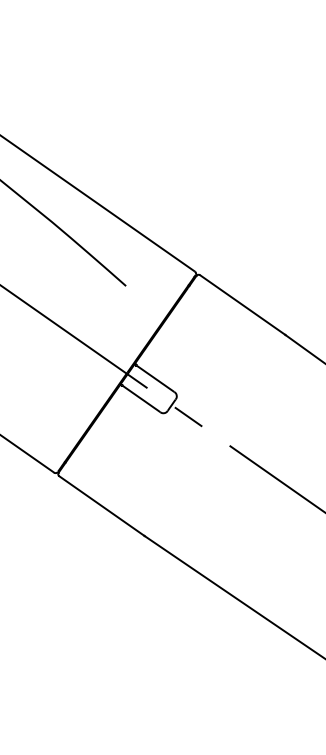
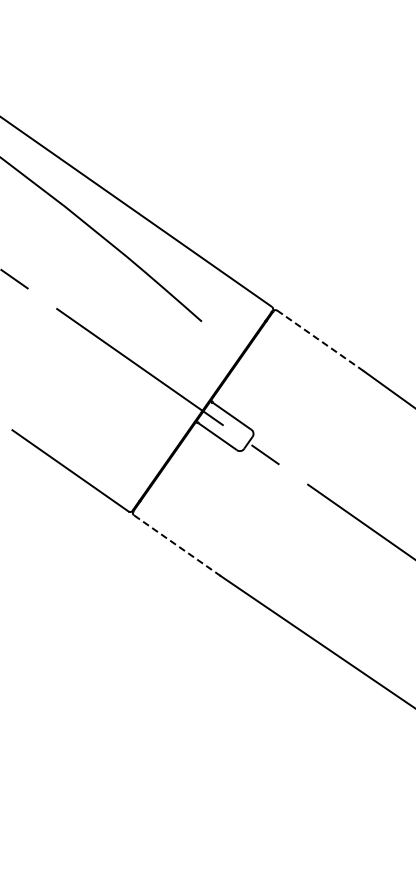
line: (243, 305) -> (321, 341), solid -> dashed
line: (101, 505) -> (176, 545), solid -> dashed

